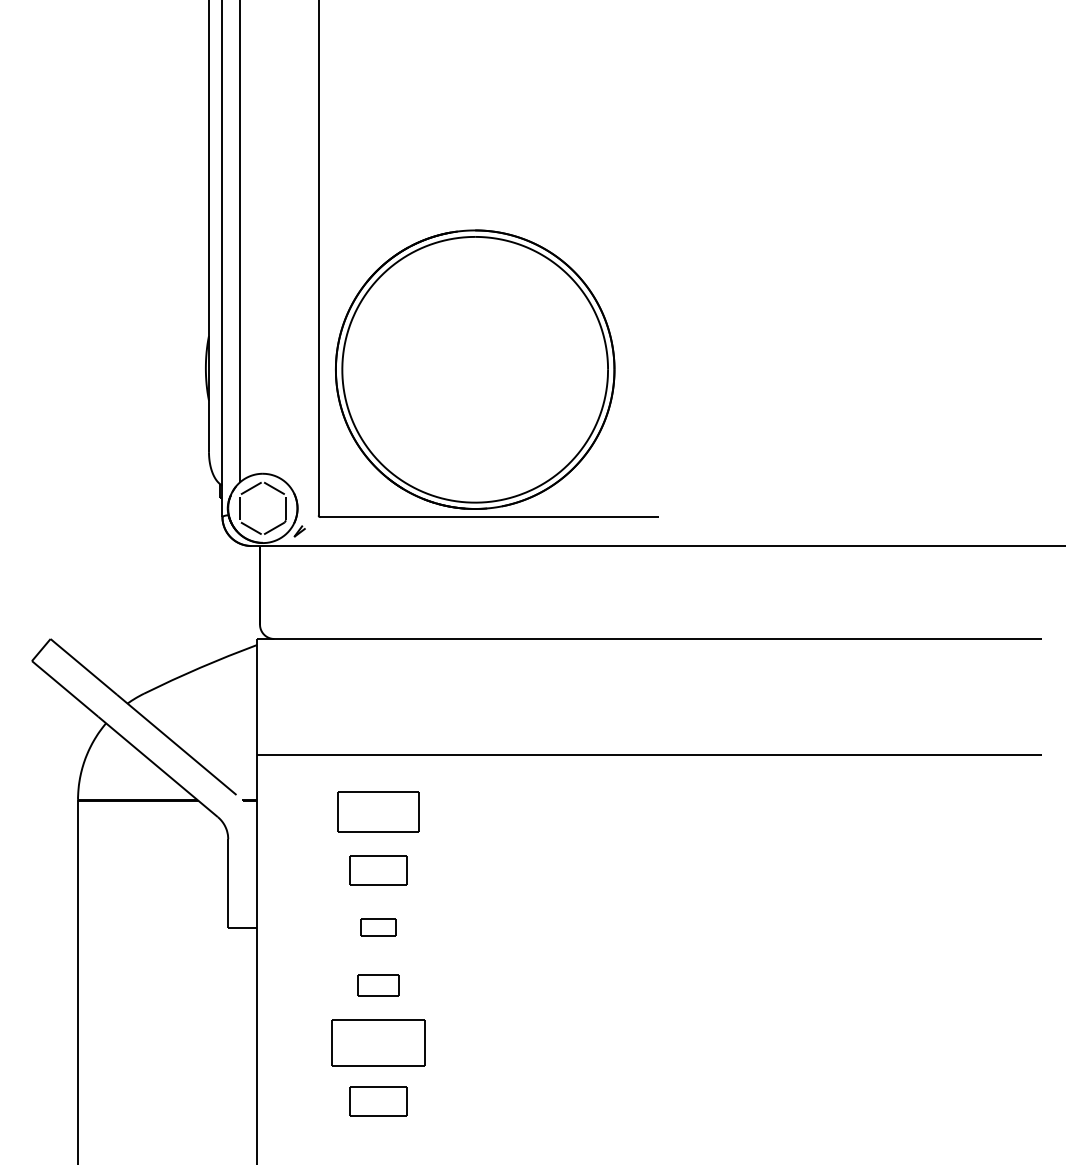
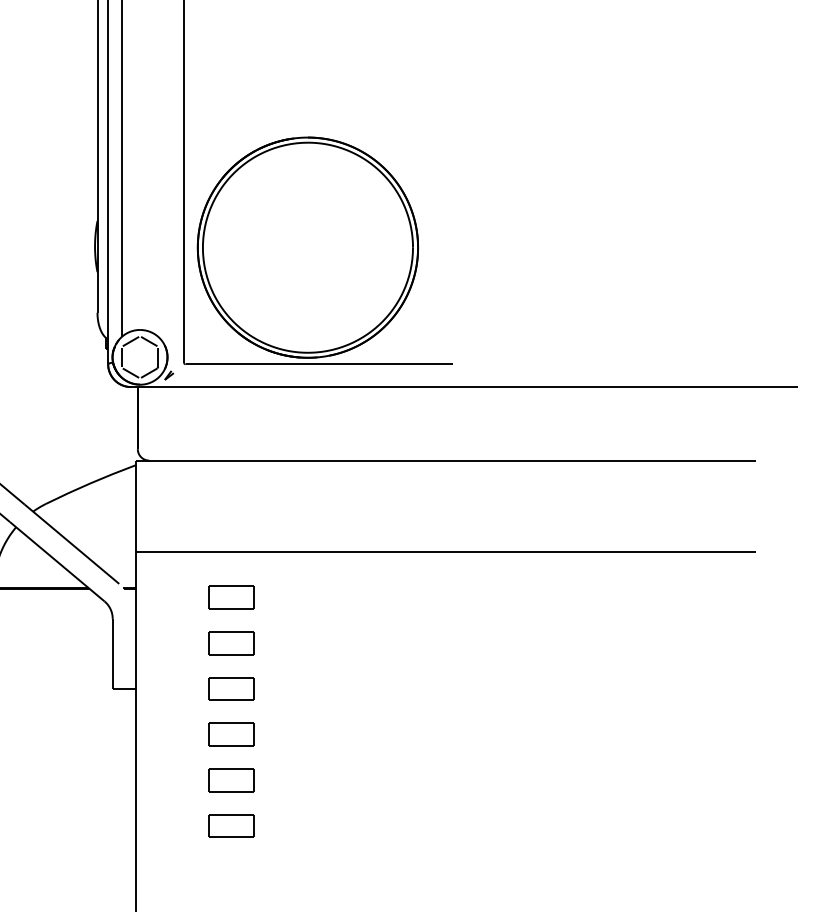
part: (378, 812) -> (231, 597), size x0.71
part: (378, 927) -> (231, 688), size x1.67
part: (378, 985) -> (231, 734), size x1.43
part: (378, 1043) -> (231, 780), size x0.62

